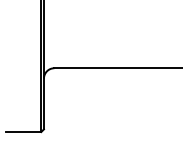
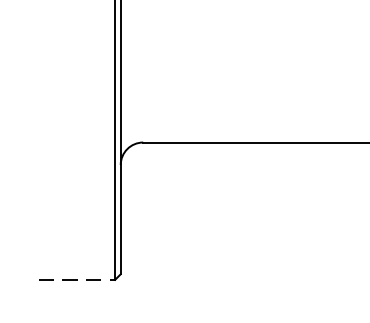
line: (23, 132) -> (76, 280), solid -> dashed

